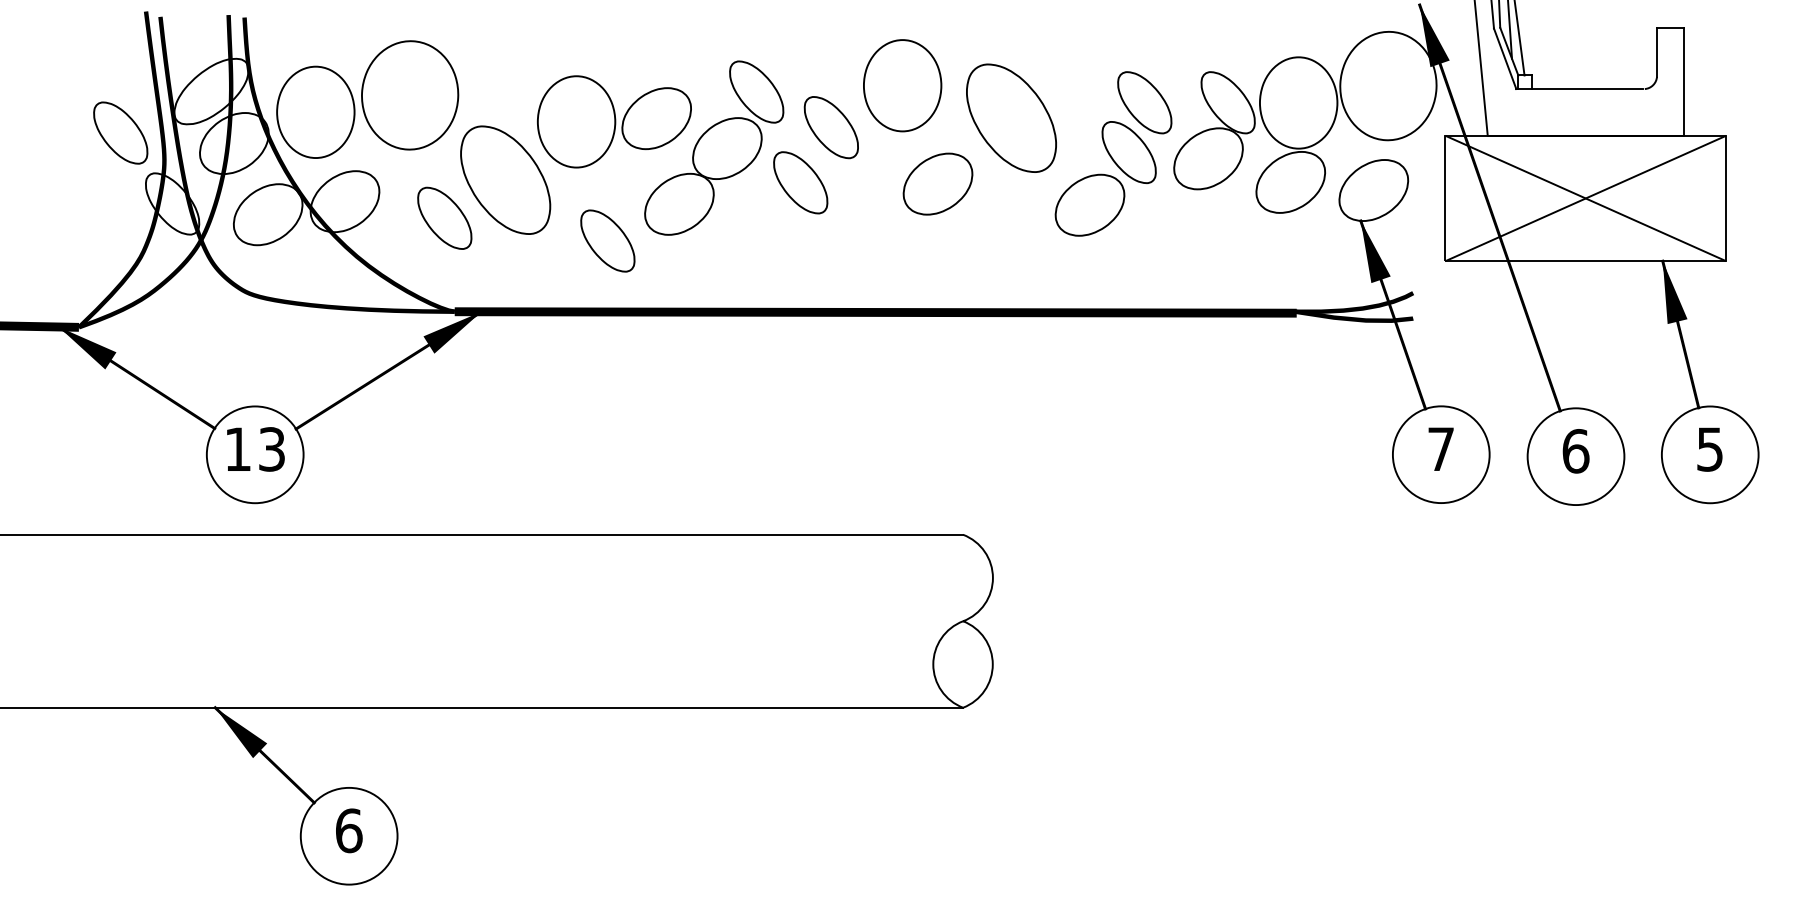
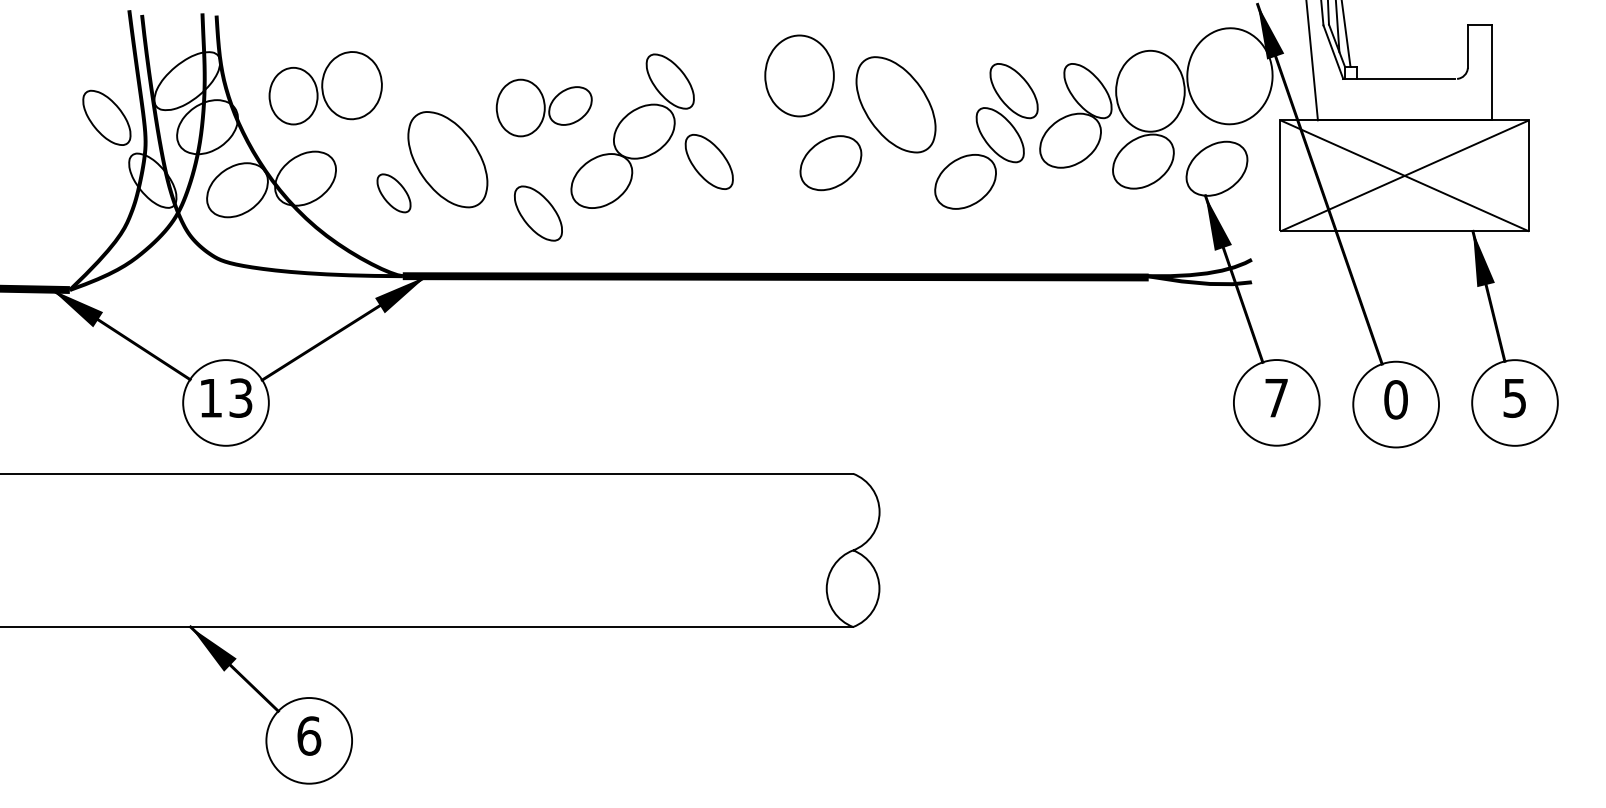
part: (367, 99) -> (325, 88), size x0.7
part: (614, 121) -> (544, 107), size x0.7
part: (830, 127) -> (735, 112), removed
part: (444, 217) -> (393, 192), size x0.7
text: (1575, 451) -> (1395, 400), 6 -> 0

